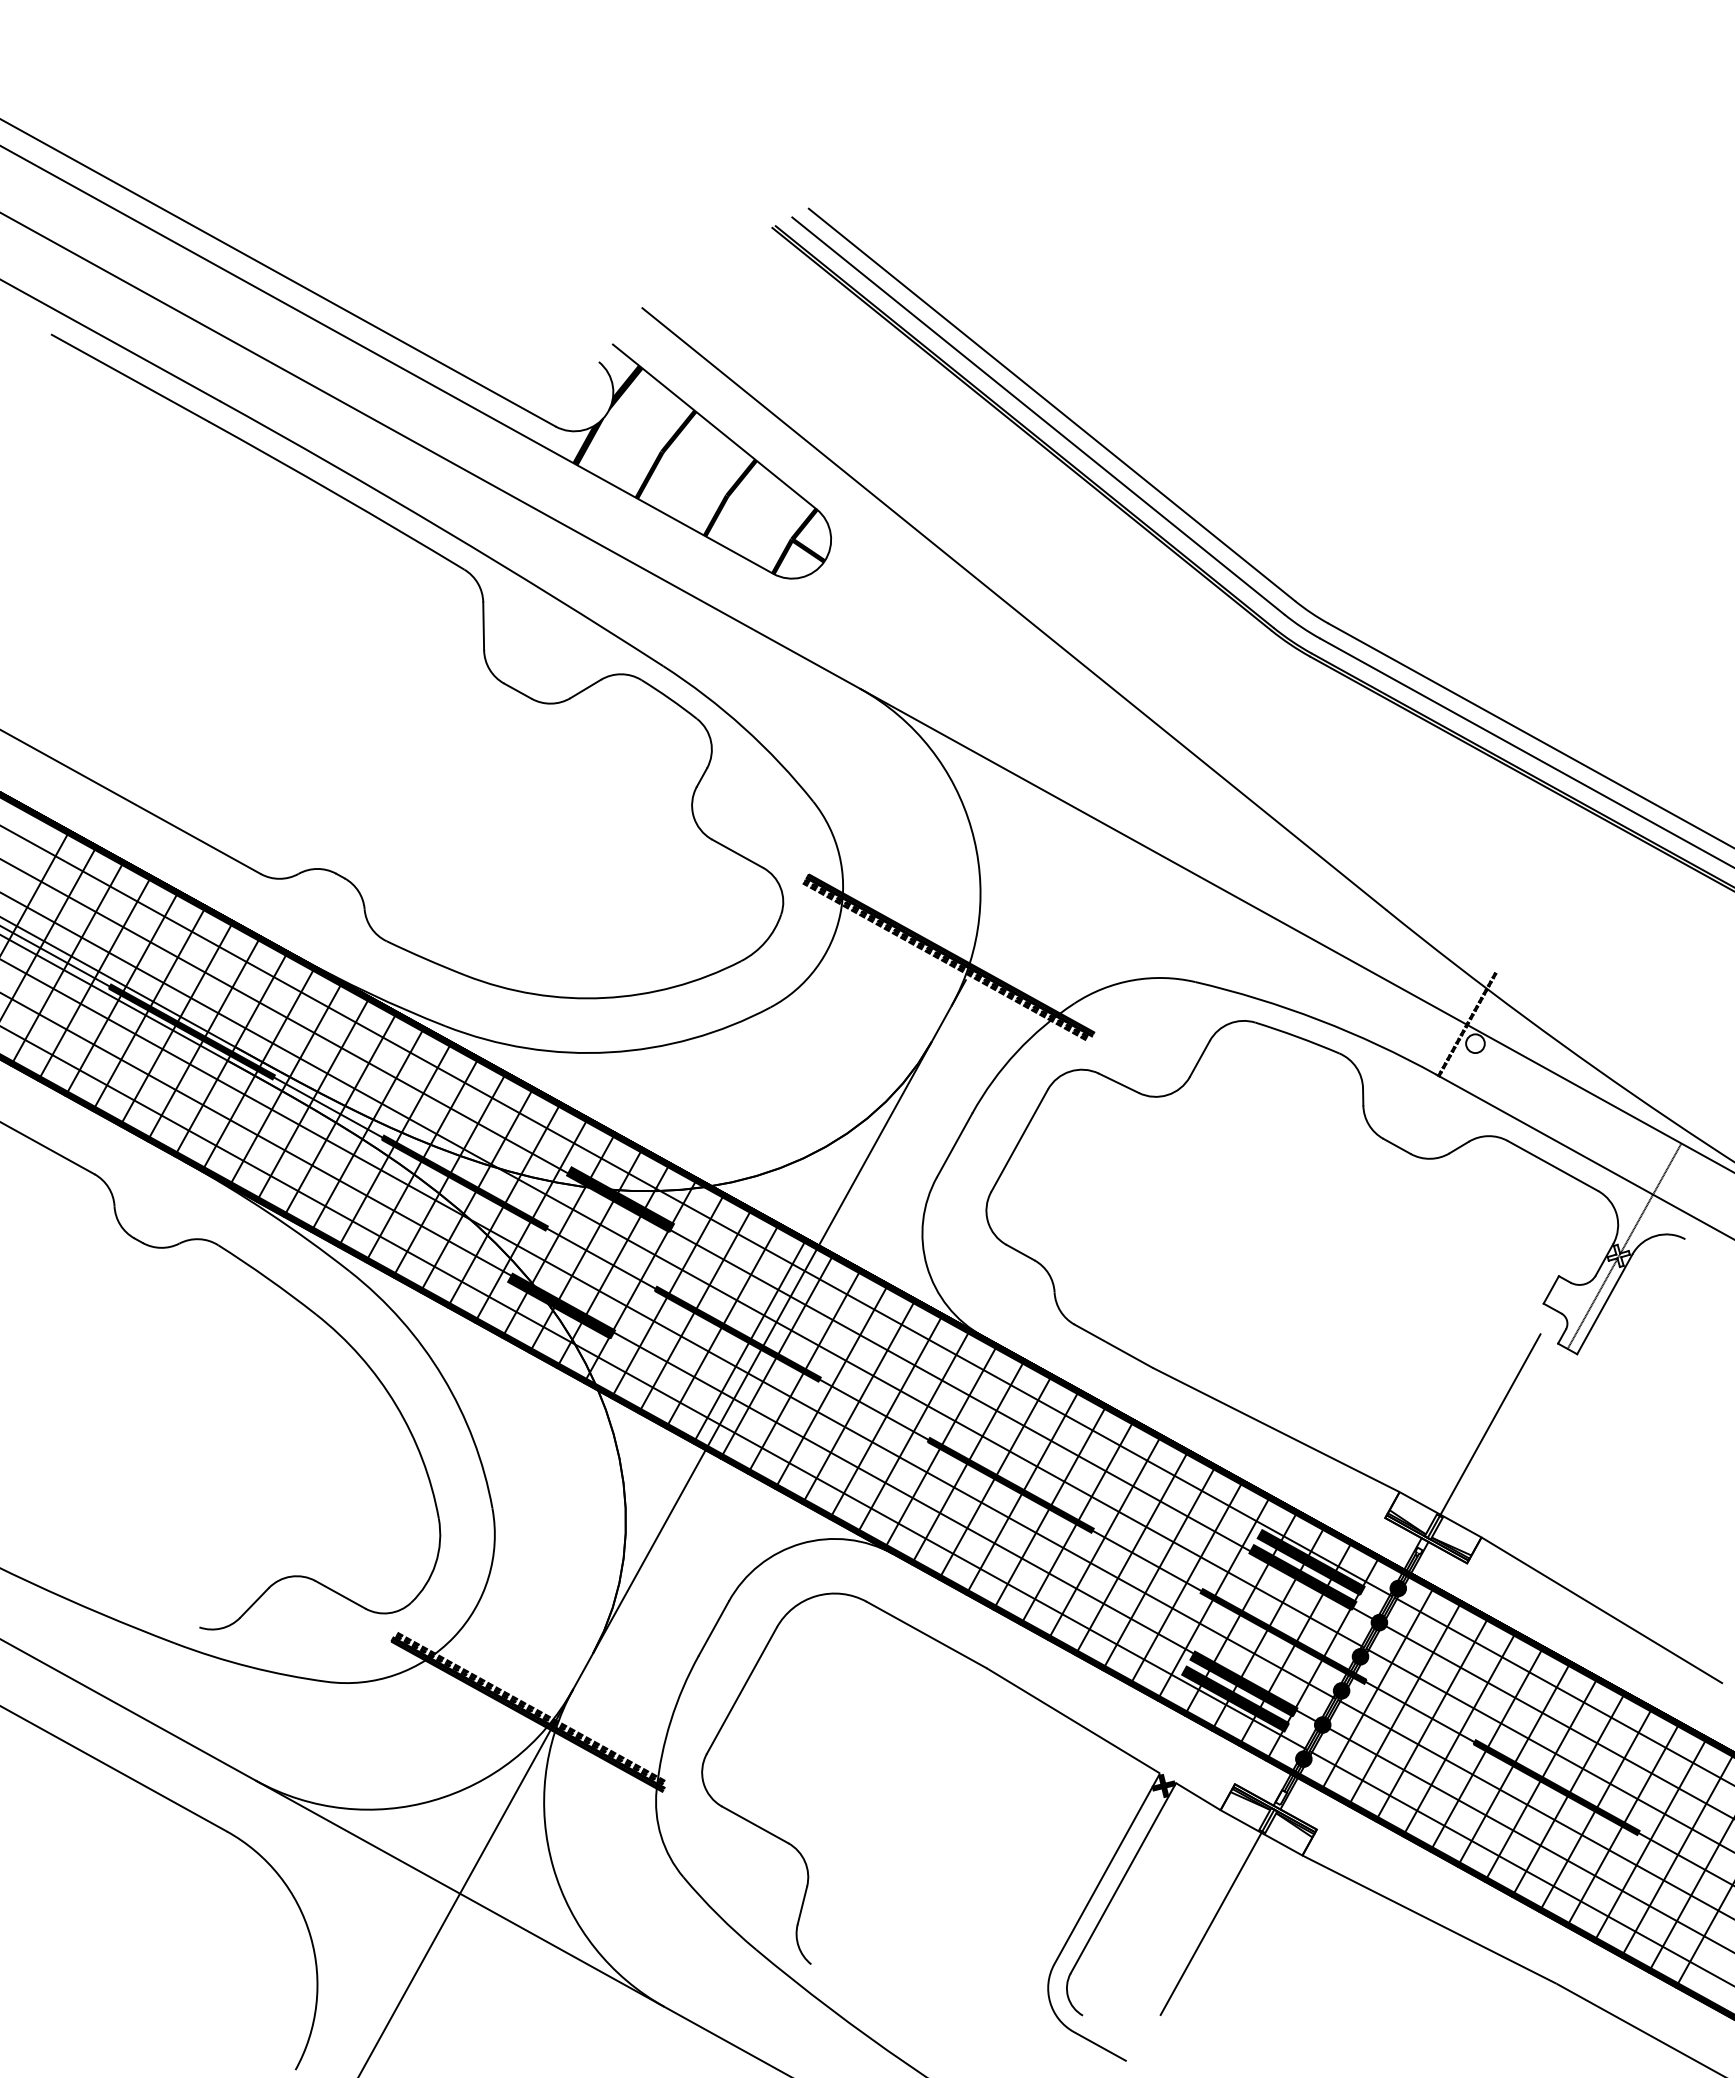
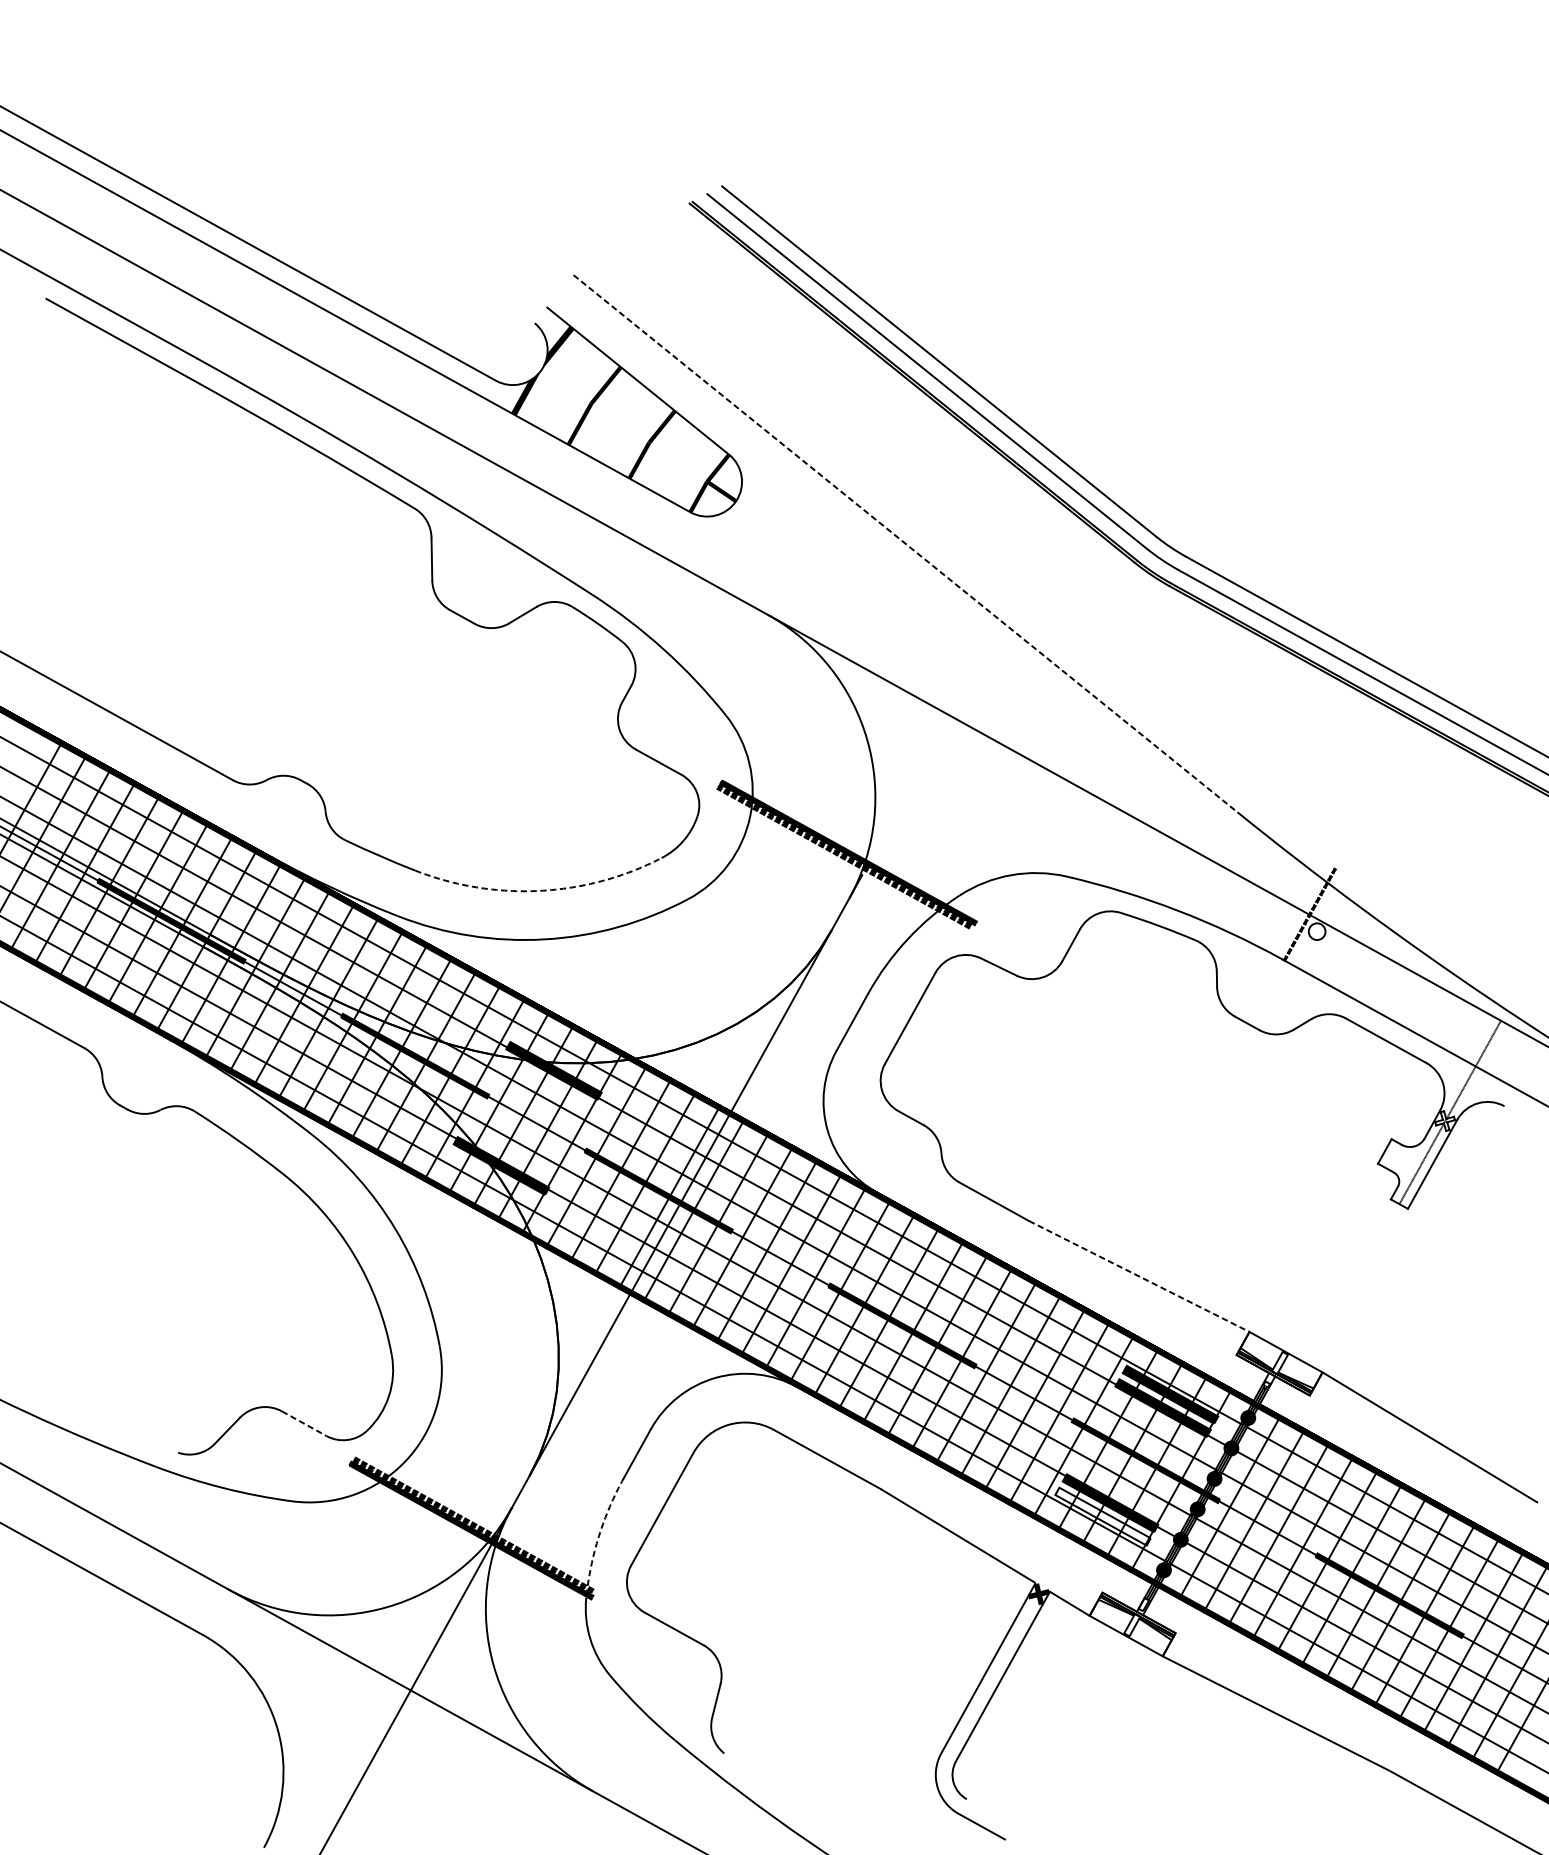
line: (1014, 609) -> (905, 544), solid -> dashed
arc: (604, 997) -> (539, 890), solid -> dashed
line: (1276, 1430) -> (1139, 1276), solid -> dashed
line: (1483, 1435) -> (1324, 1281), removed
line: (341, 1595) -> (304, 1424), solid -> dashed
fill: (1235, 1698) -> (1102, 1516), removed
arc: (670, 1720) -> (598, 1535), solid -> dashed
line: (1217, 1911) -> (1086, 1706), removed

